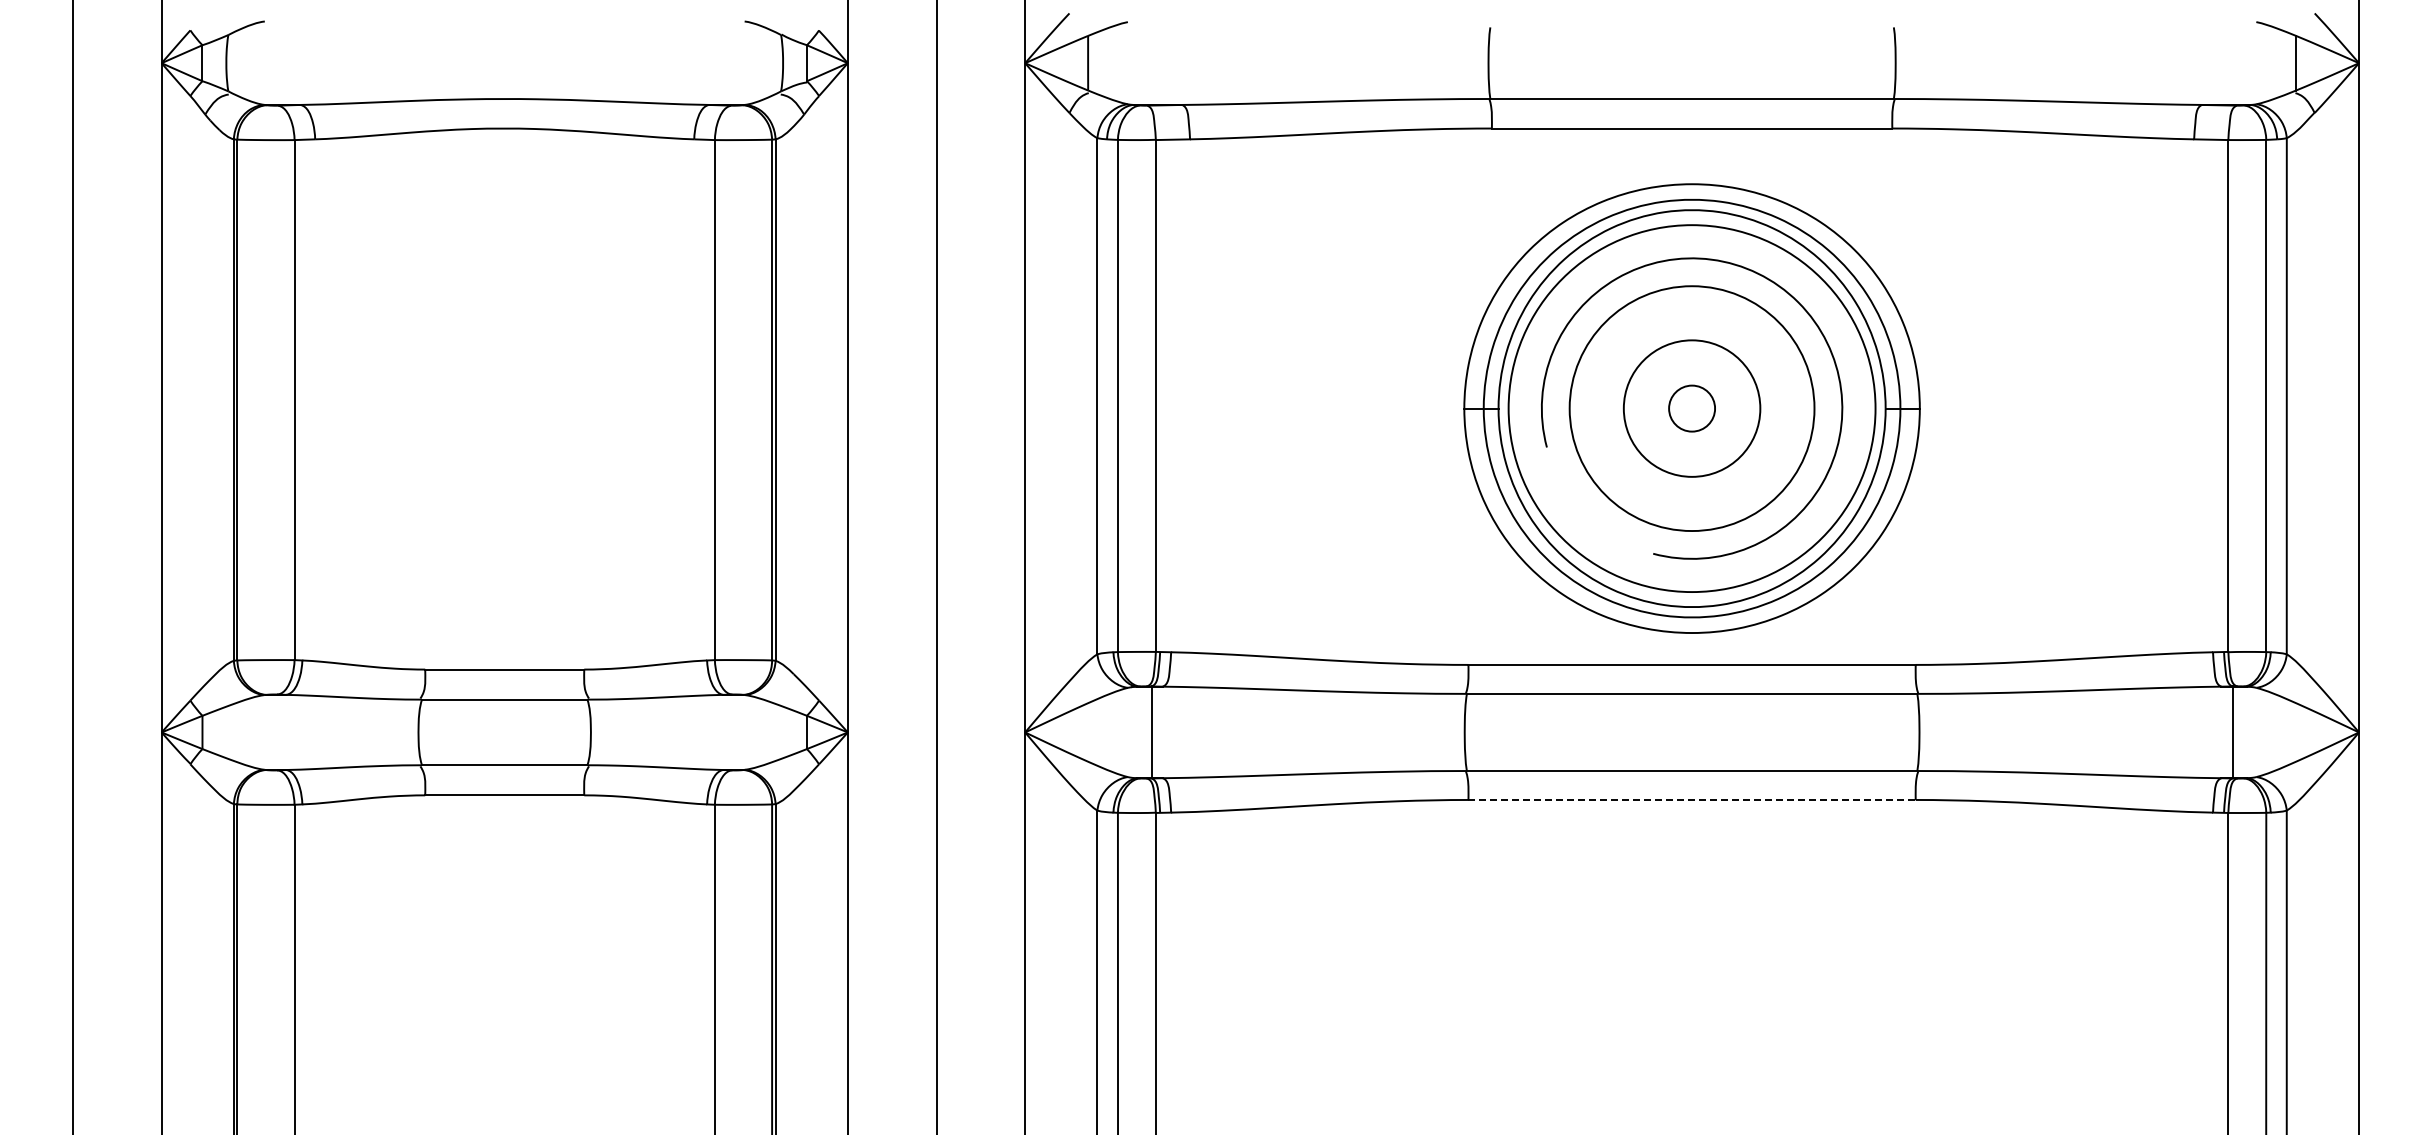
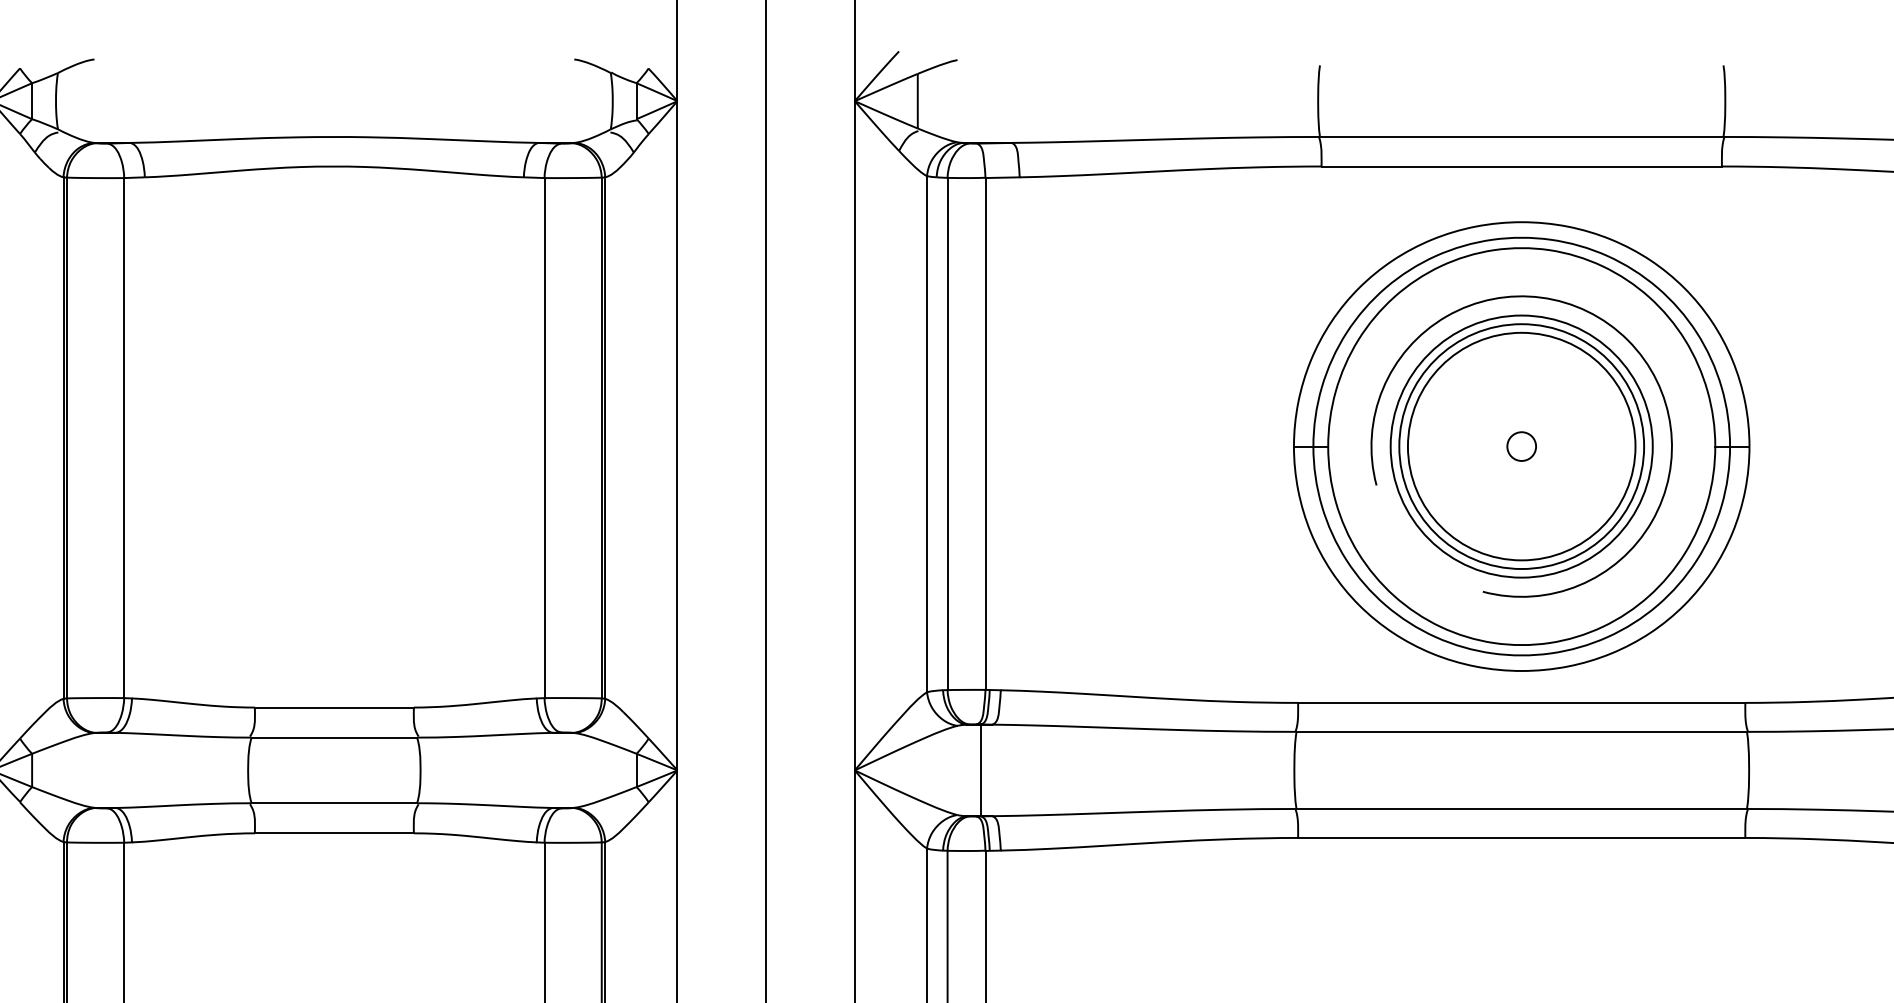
circle: (1691, 408) -> (1521, 446), size x0.62
circle: (1691, 408) -> (1521, 446), size x1.67
circle: (1692, 408) -> (1522, 446), size x0.71
line: (1692, 799) -> (1522, 837), dashed -> solid

